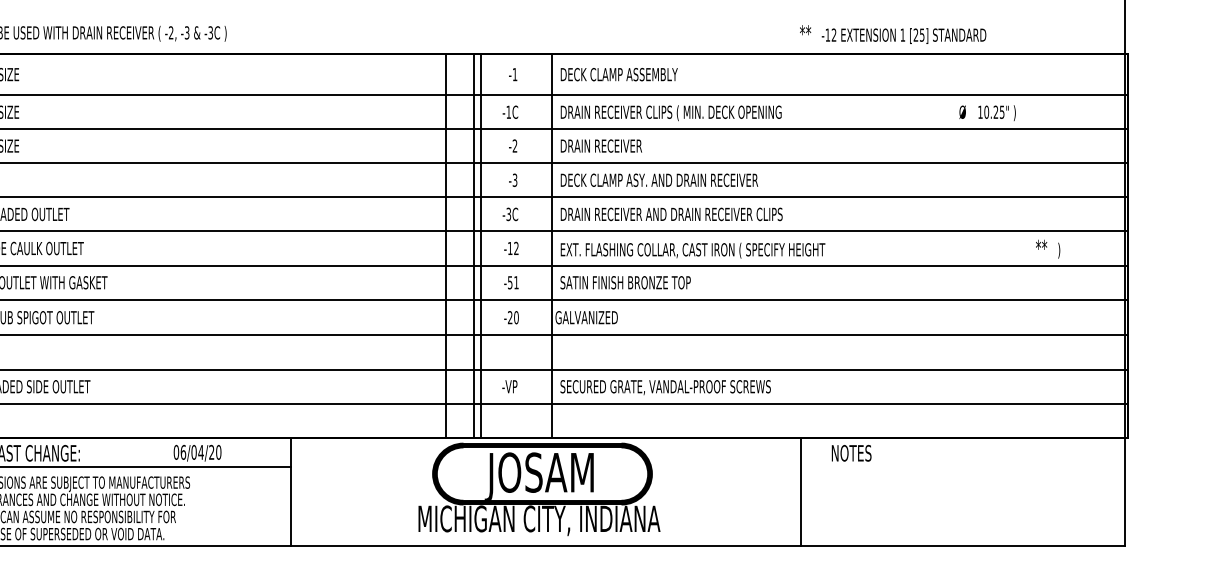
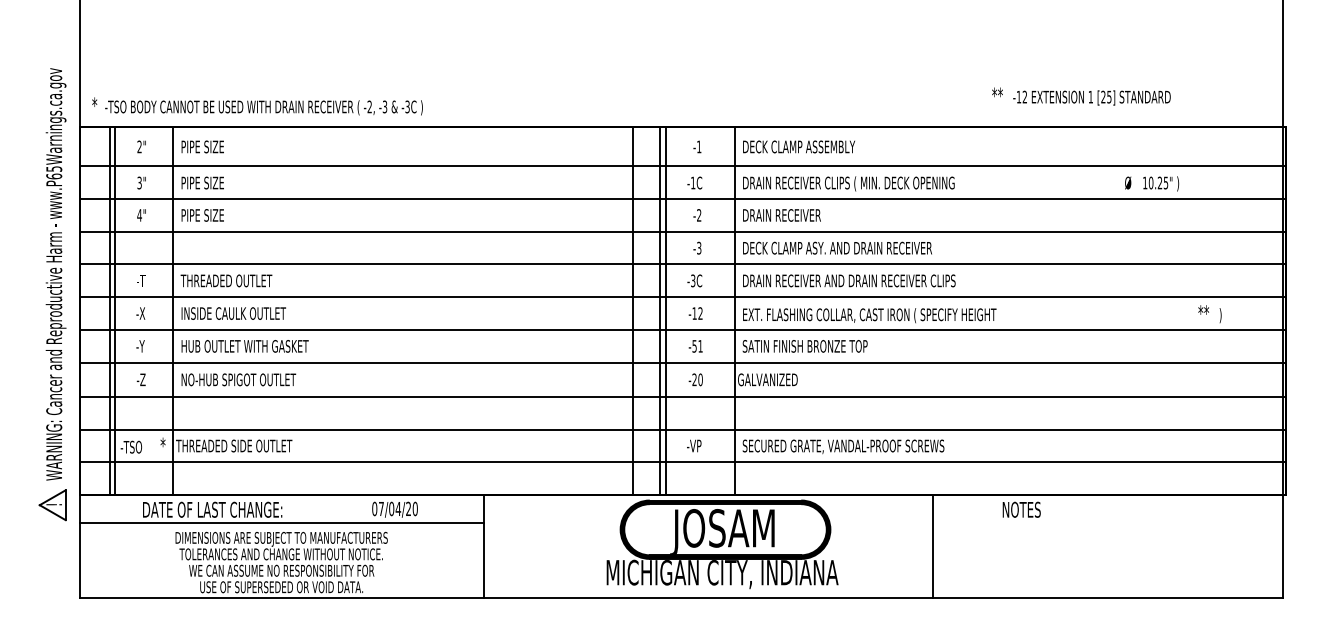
text: (893, 34) -> (1081, 96), moved
text: (183, 451) -> (381, 508), 06/04/20 -> 07/04/20
line: (801, 491) -> (933, 546), moved

